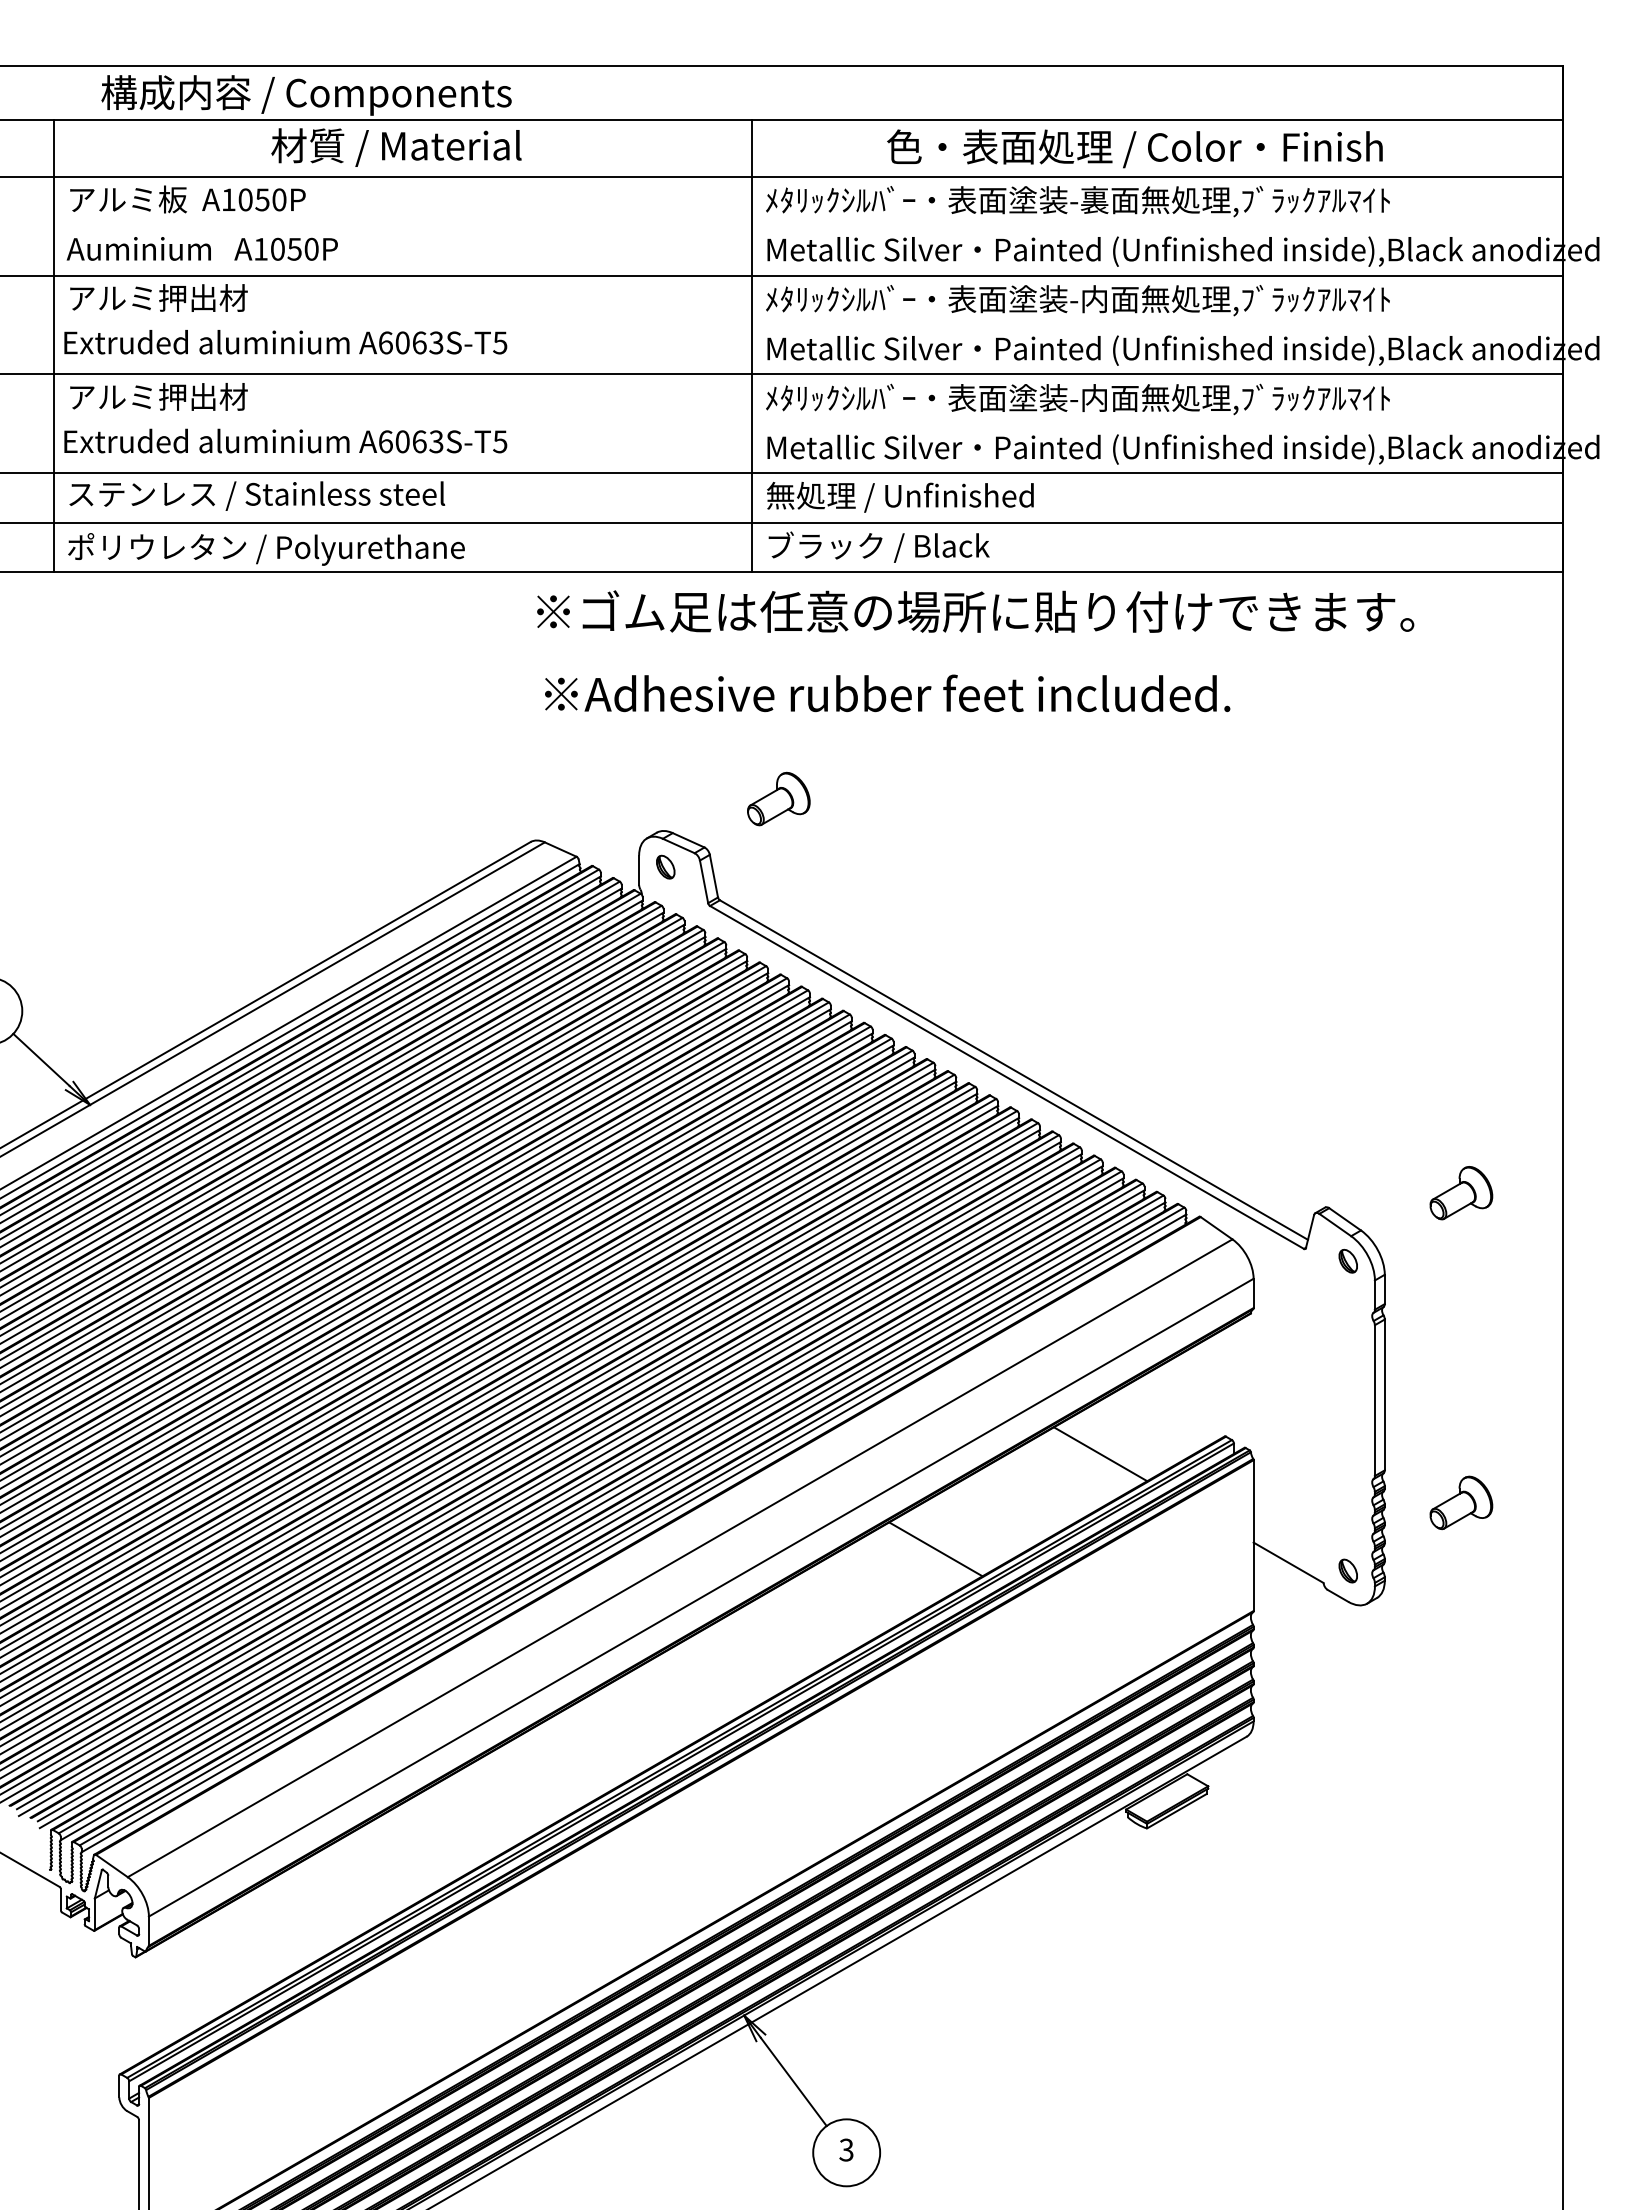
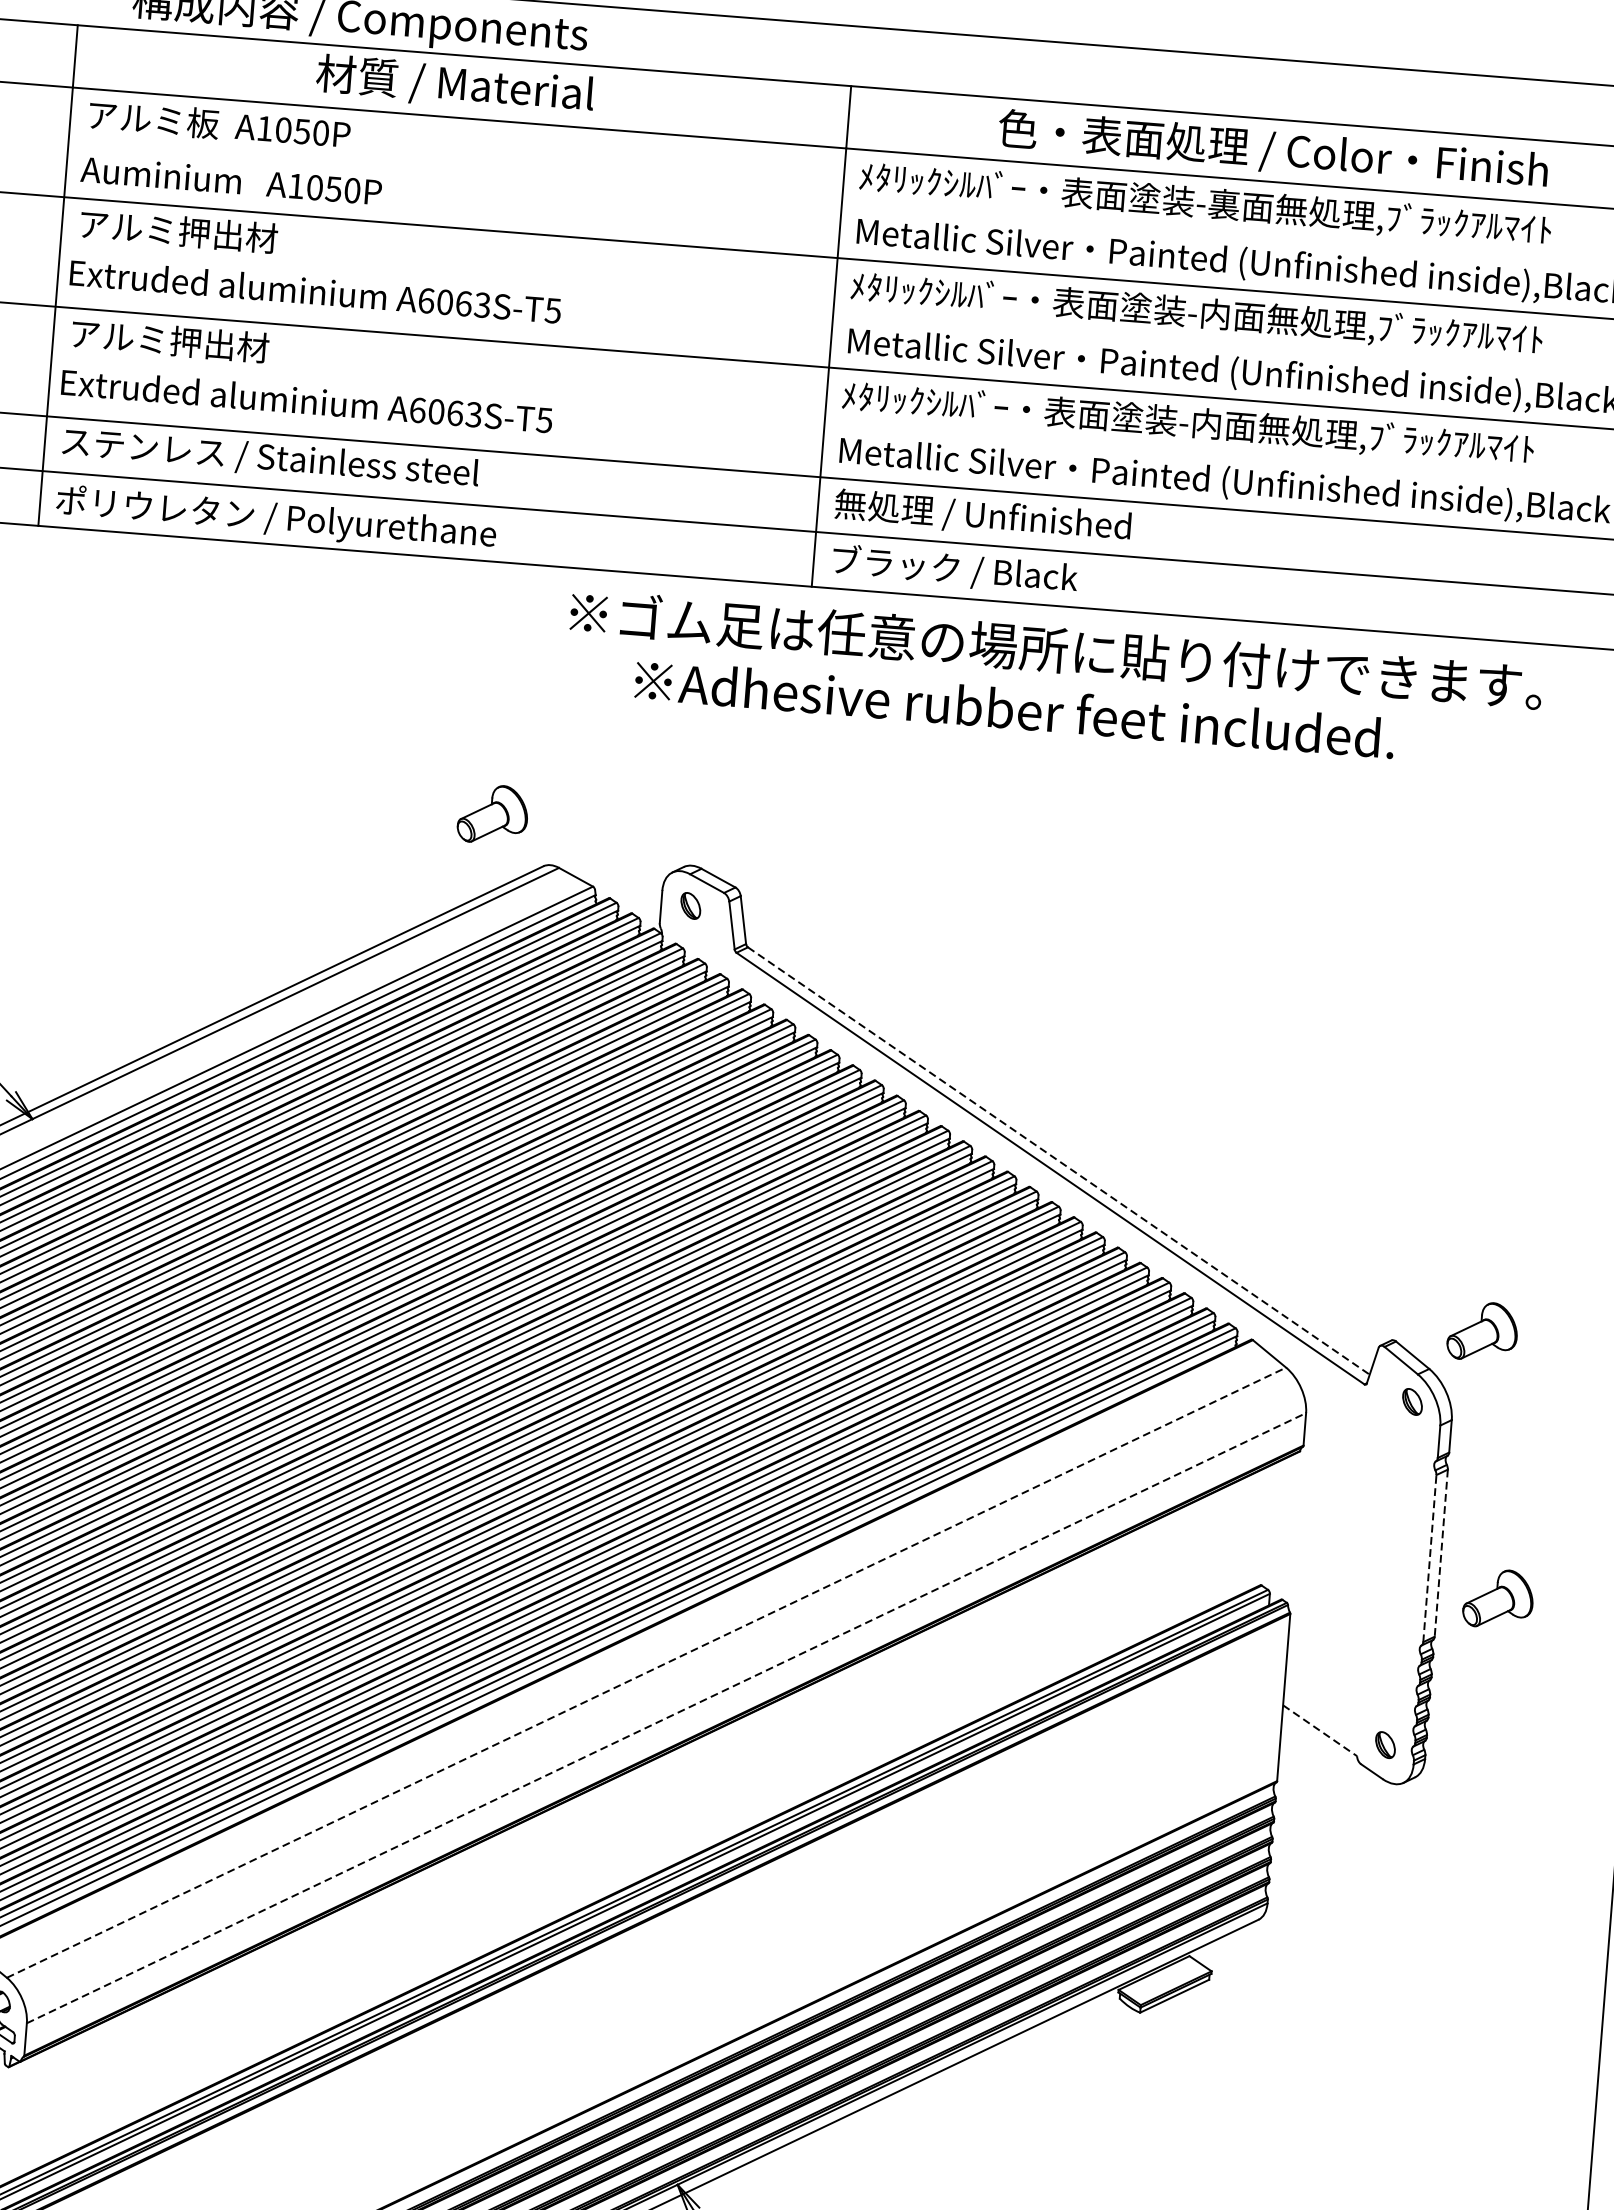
text: (887, 693) -> (1014, 708), moved
part: (778, 798) -> (492, 813), moved
line: (1013, 1070) -> (1058, 1161), solid -> dashed
part: (1461, 1193) -> (1482, 1331), moved
line: (1384, 1395) -> (1440, 1553), solid -> dashed
line: (1374, 1400) -> (1429, 1558), solid -> dashed
line: (1100, 1454) -> (1121, 1594), removed
part: (1461, 1502) -> (1498, 1598), moved
line: (935, 1549) -> (930, 1685), removed
line: (680, 1558) -> (646, 1672), solid -> dashed
line: (1289, 1563) -> (1321, 1731), solid -> dashed
line: (701, 1597) -> (666, 1718), solid -> dashed

